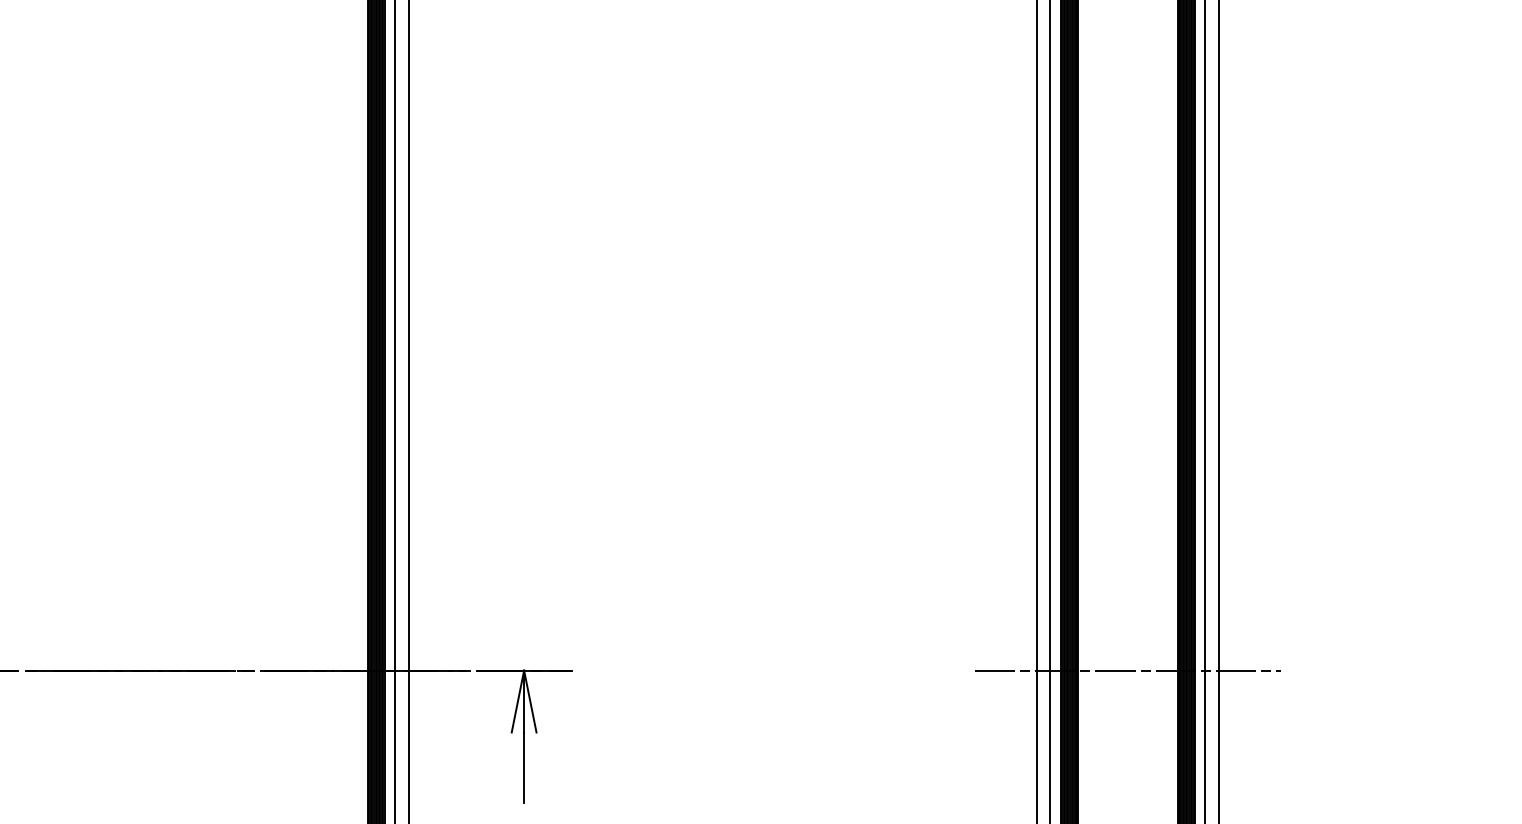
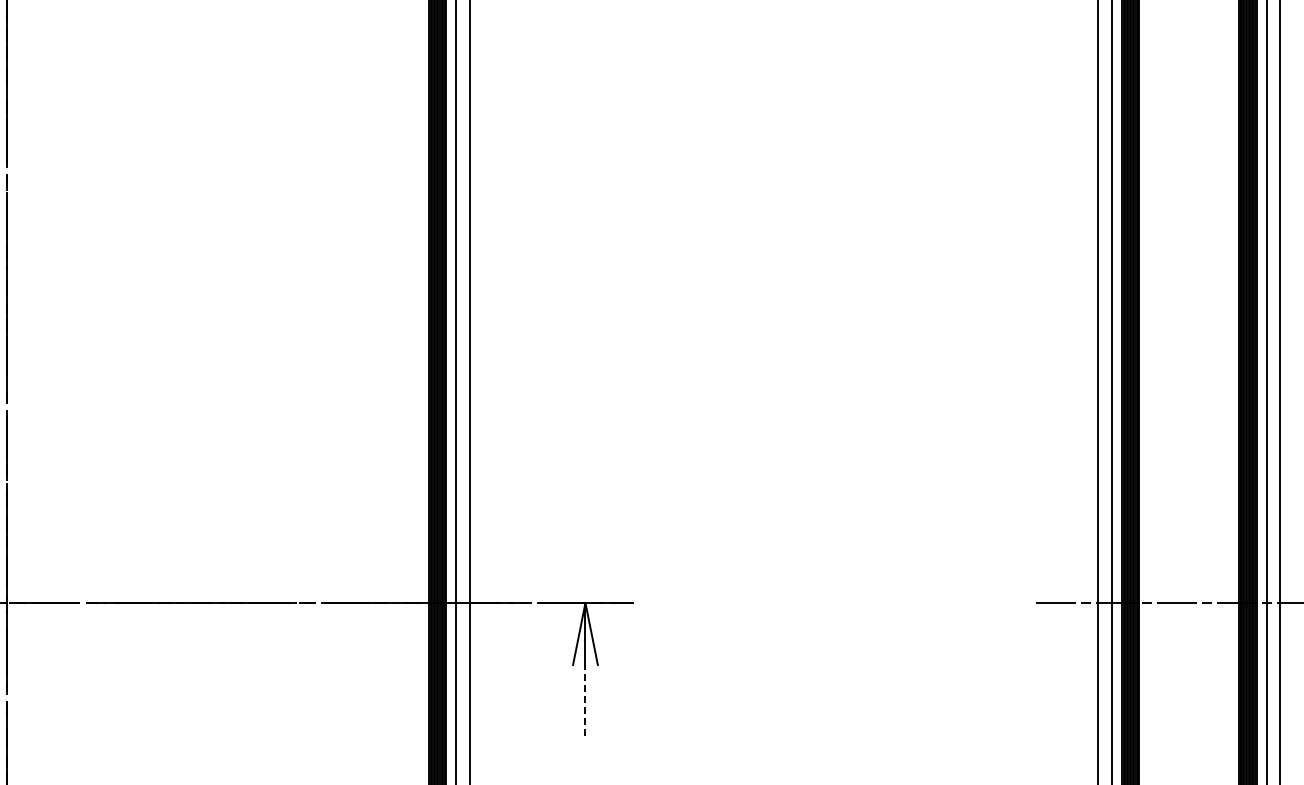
line: (524, 767) -> (585, 699), solid -> dashed

